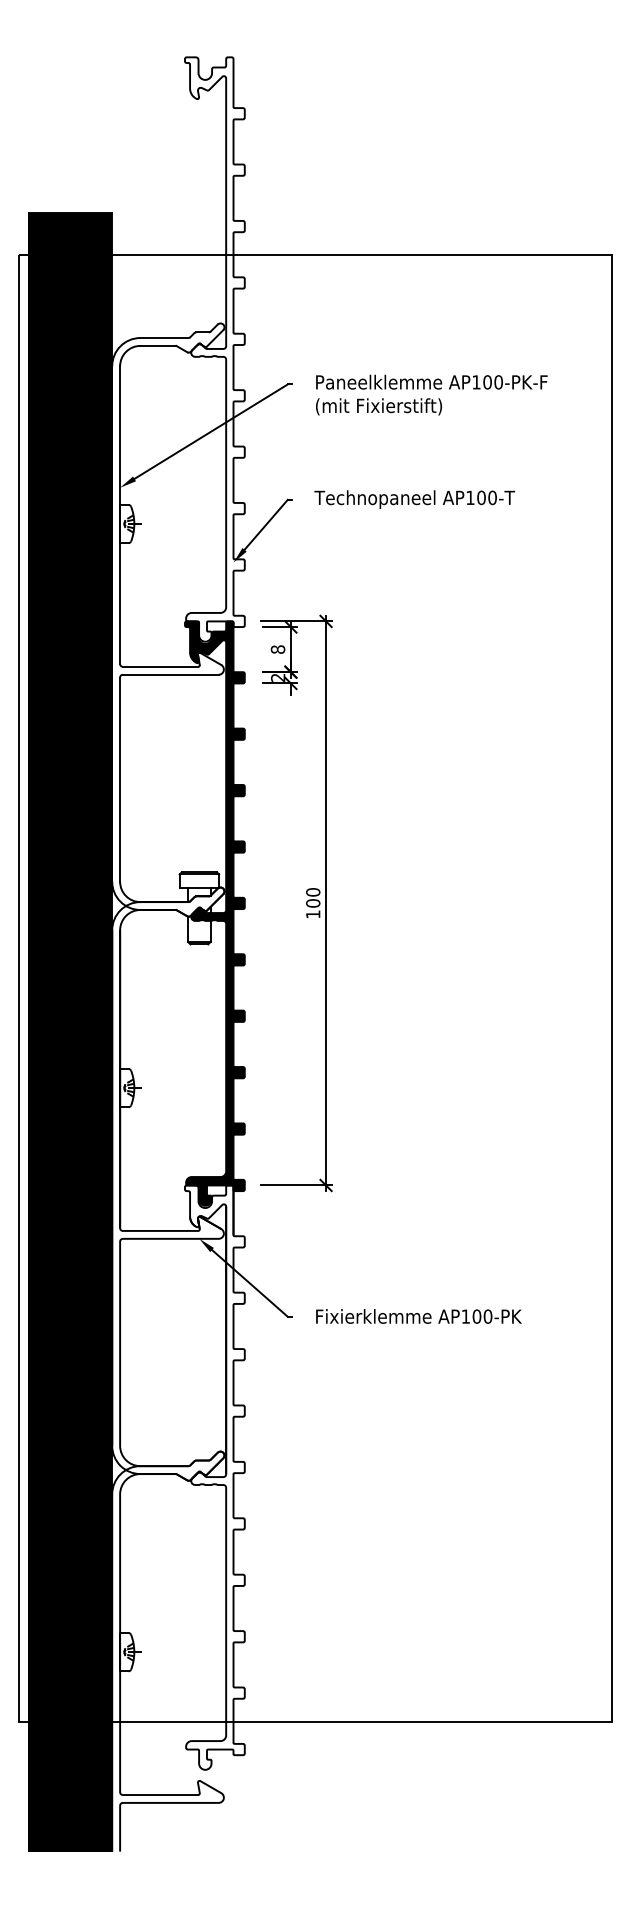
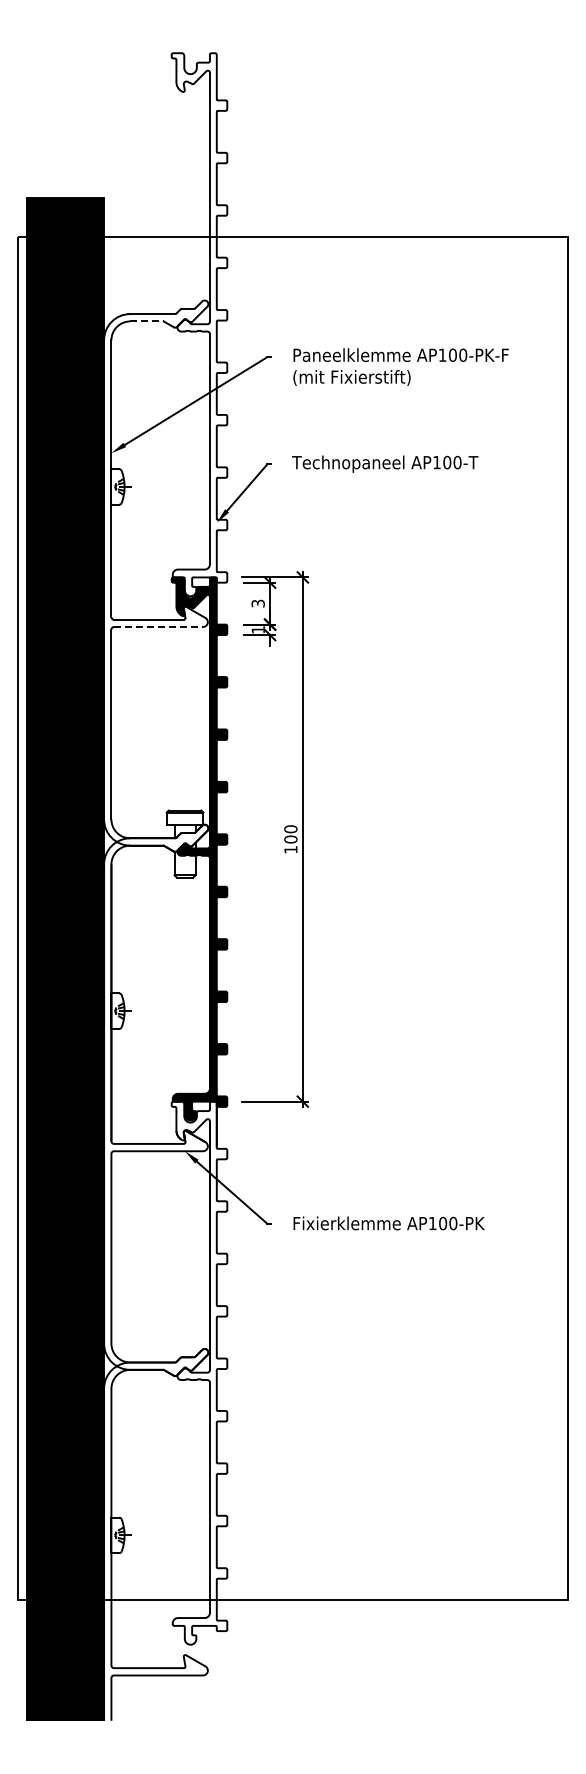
line: (158, 346) -> (147, 321), solid -> dashed
text: (277, 649) -> (257, 603), 8 -> 3
line: (171, 675) -> (159, 627), solid -> dashed
text: (277, 677) -> (257, 629), 2 -> 1

